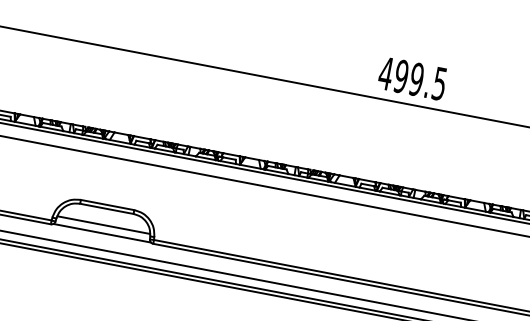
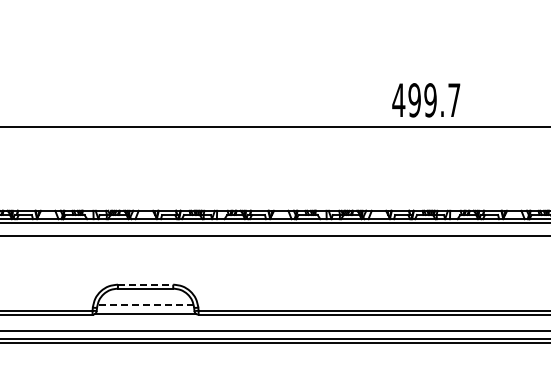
text: (439, 84) -> (454, 100), 499.5 -> 499.7
line: (107, 204) -> (145, 284), solid -> dashed
line: (103, 225) -> (145, 305), solid -> dashed

